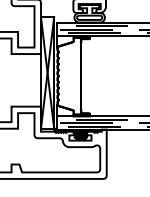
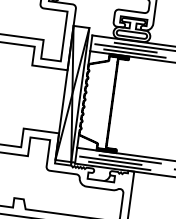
hatch: (77, 134) -> (98, 172), removed

